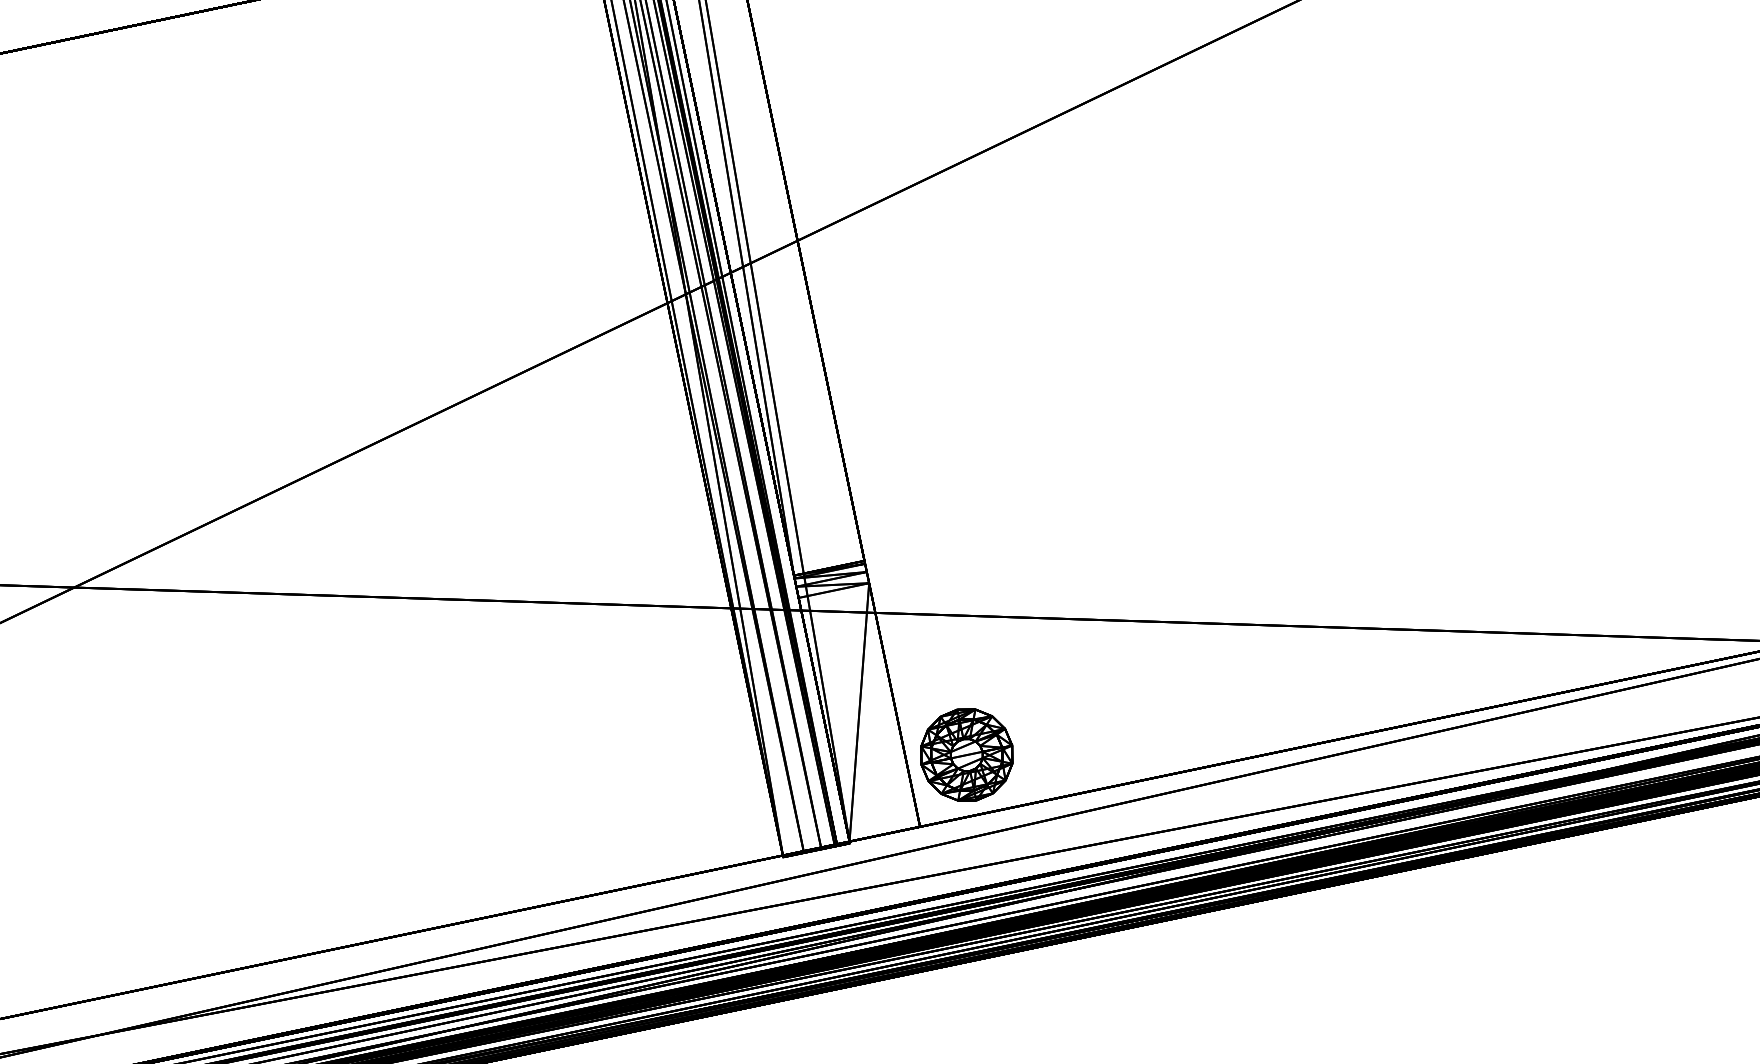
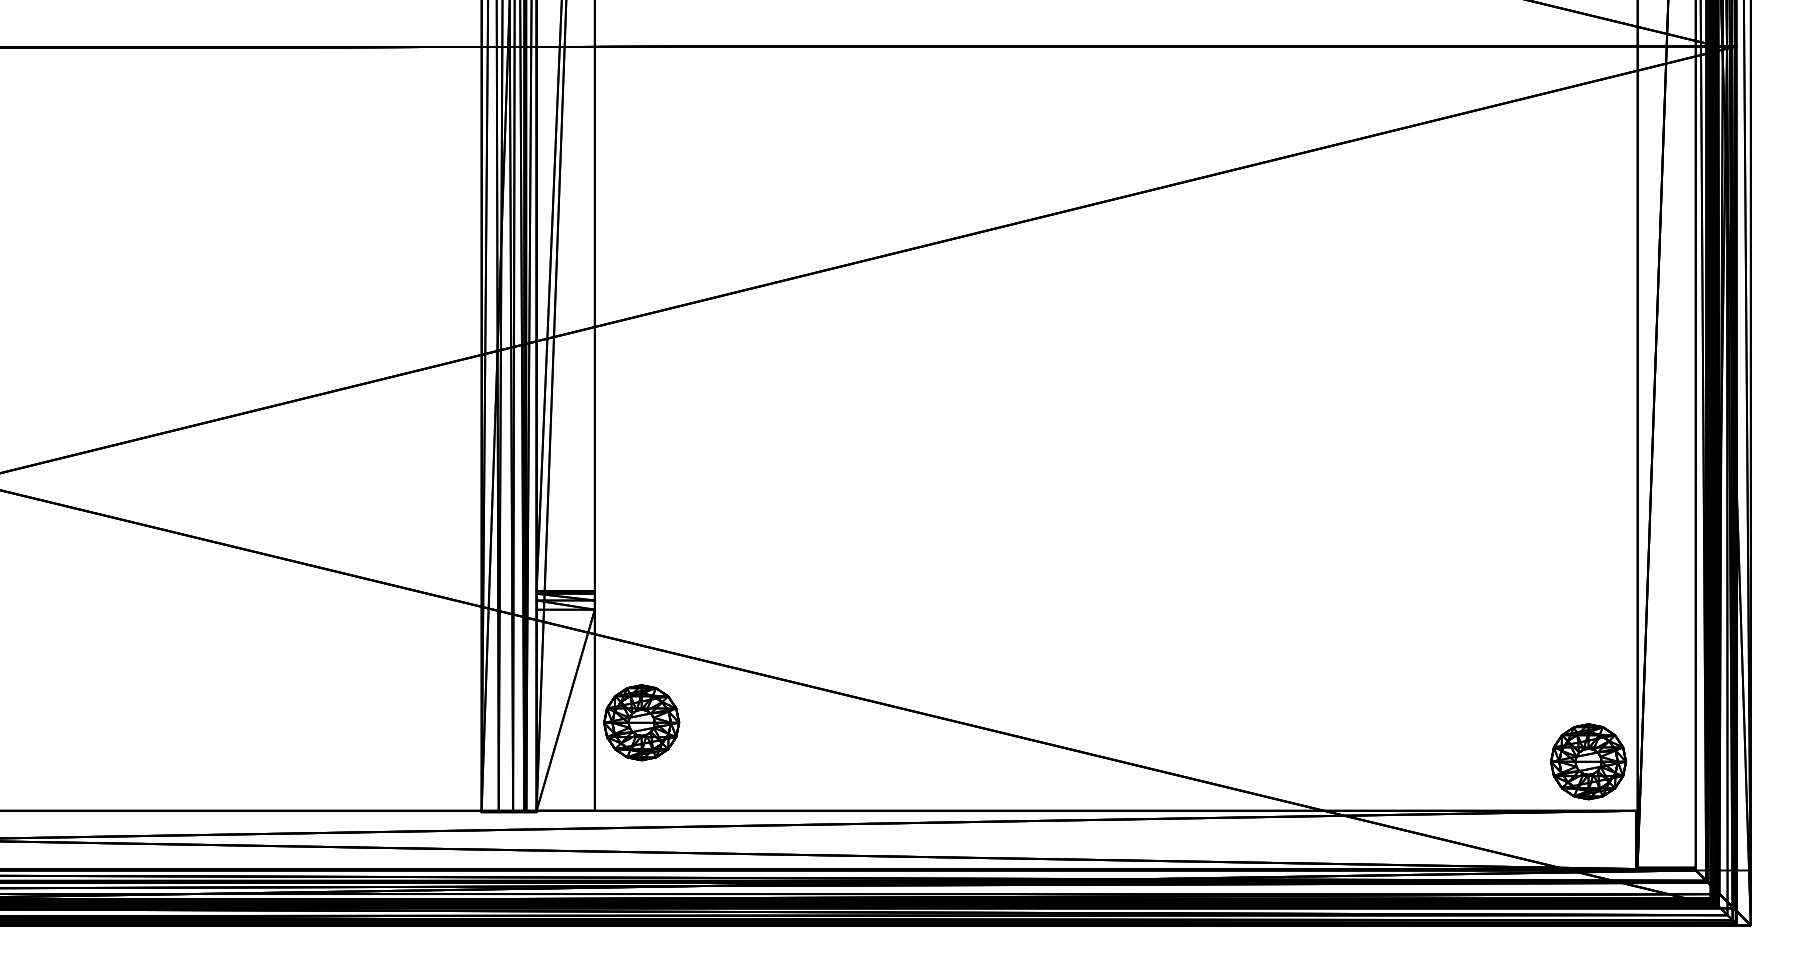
part: (966, 754) -> (641, 722), moved

